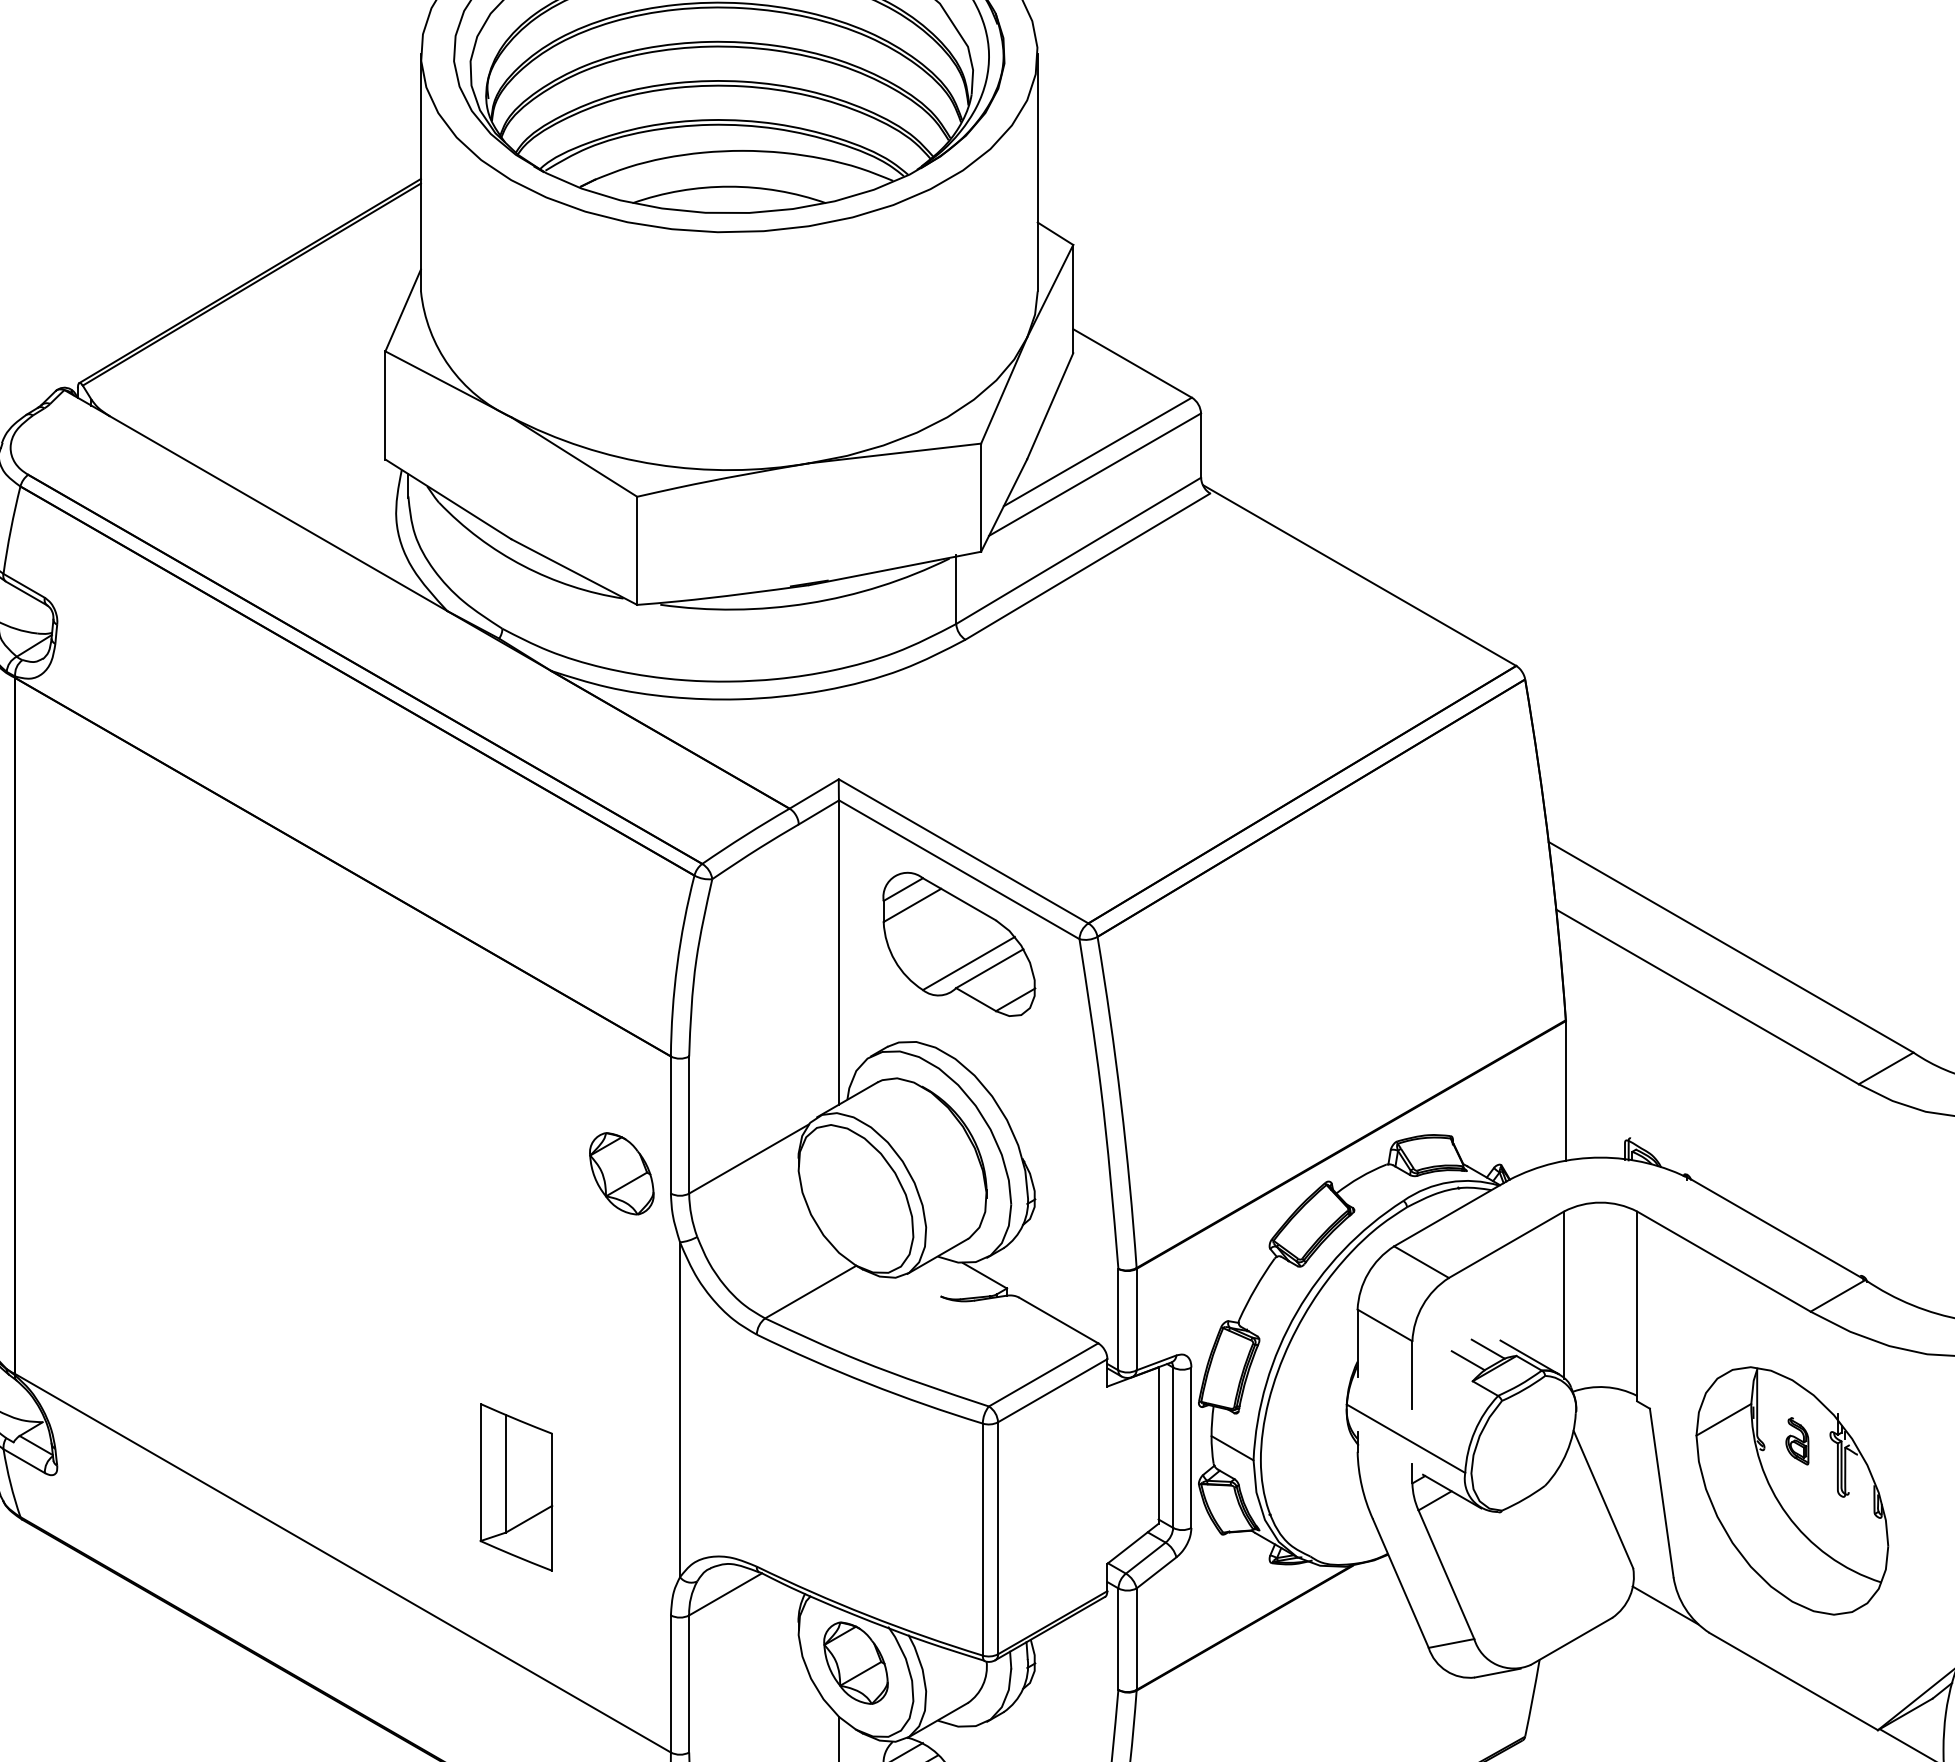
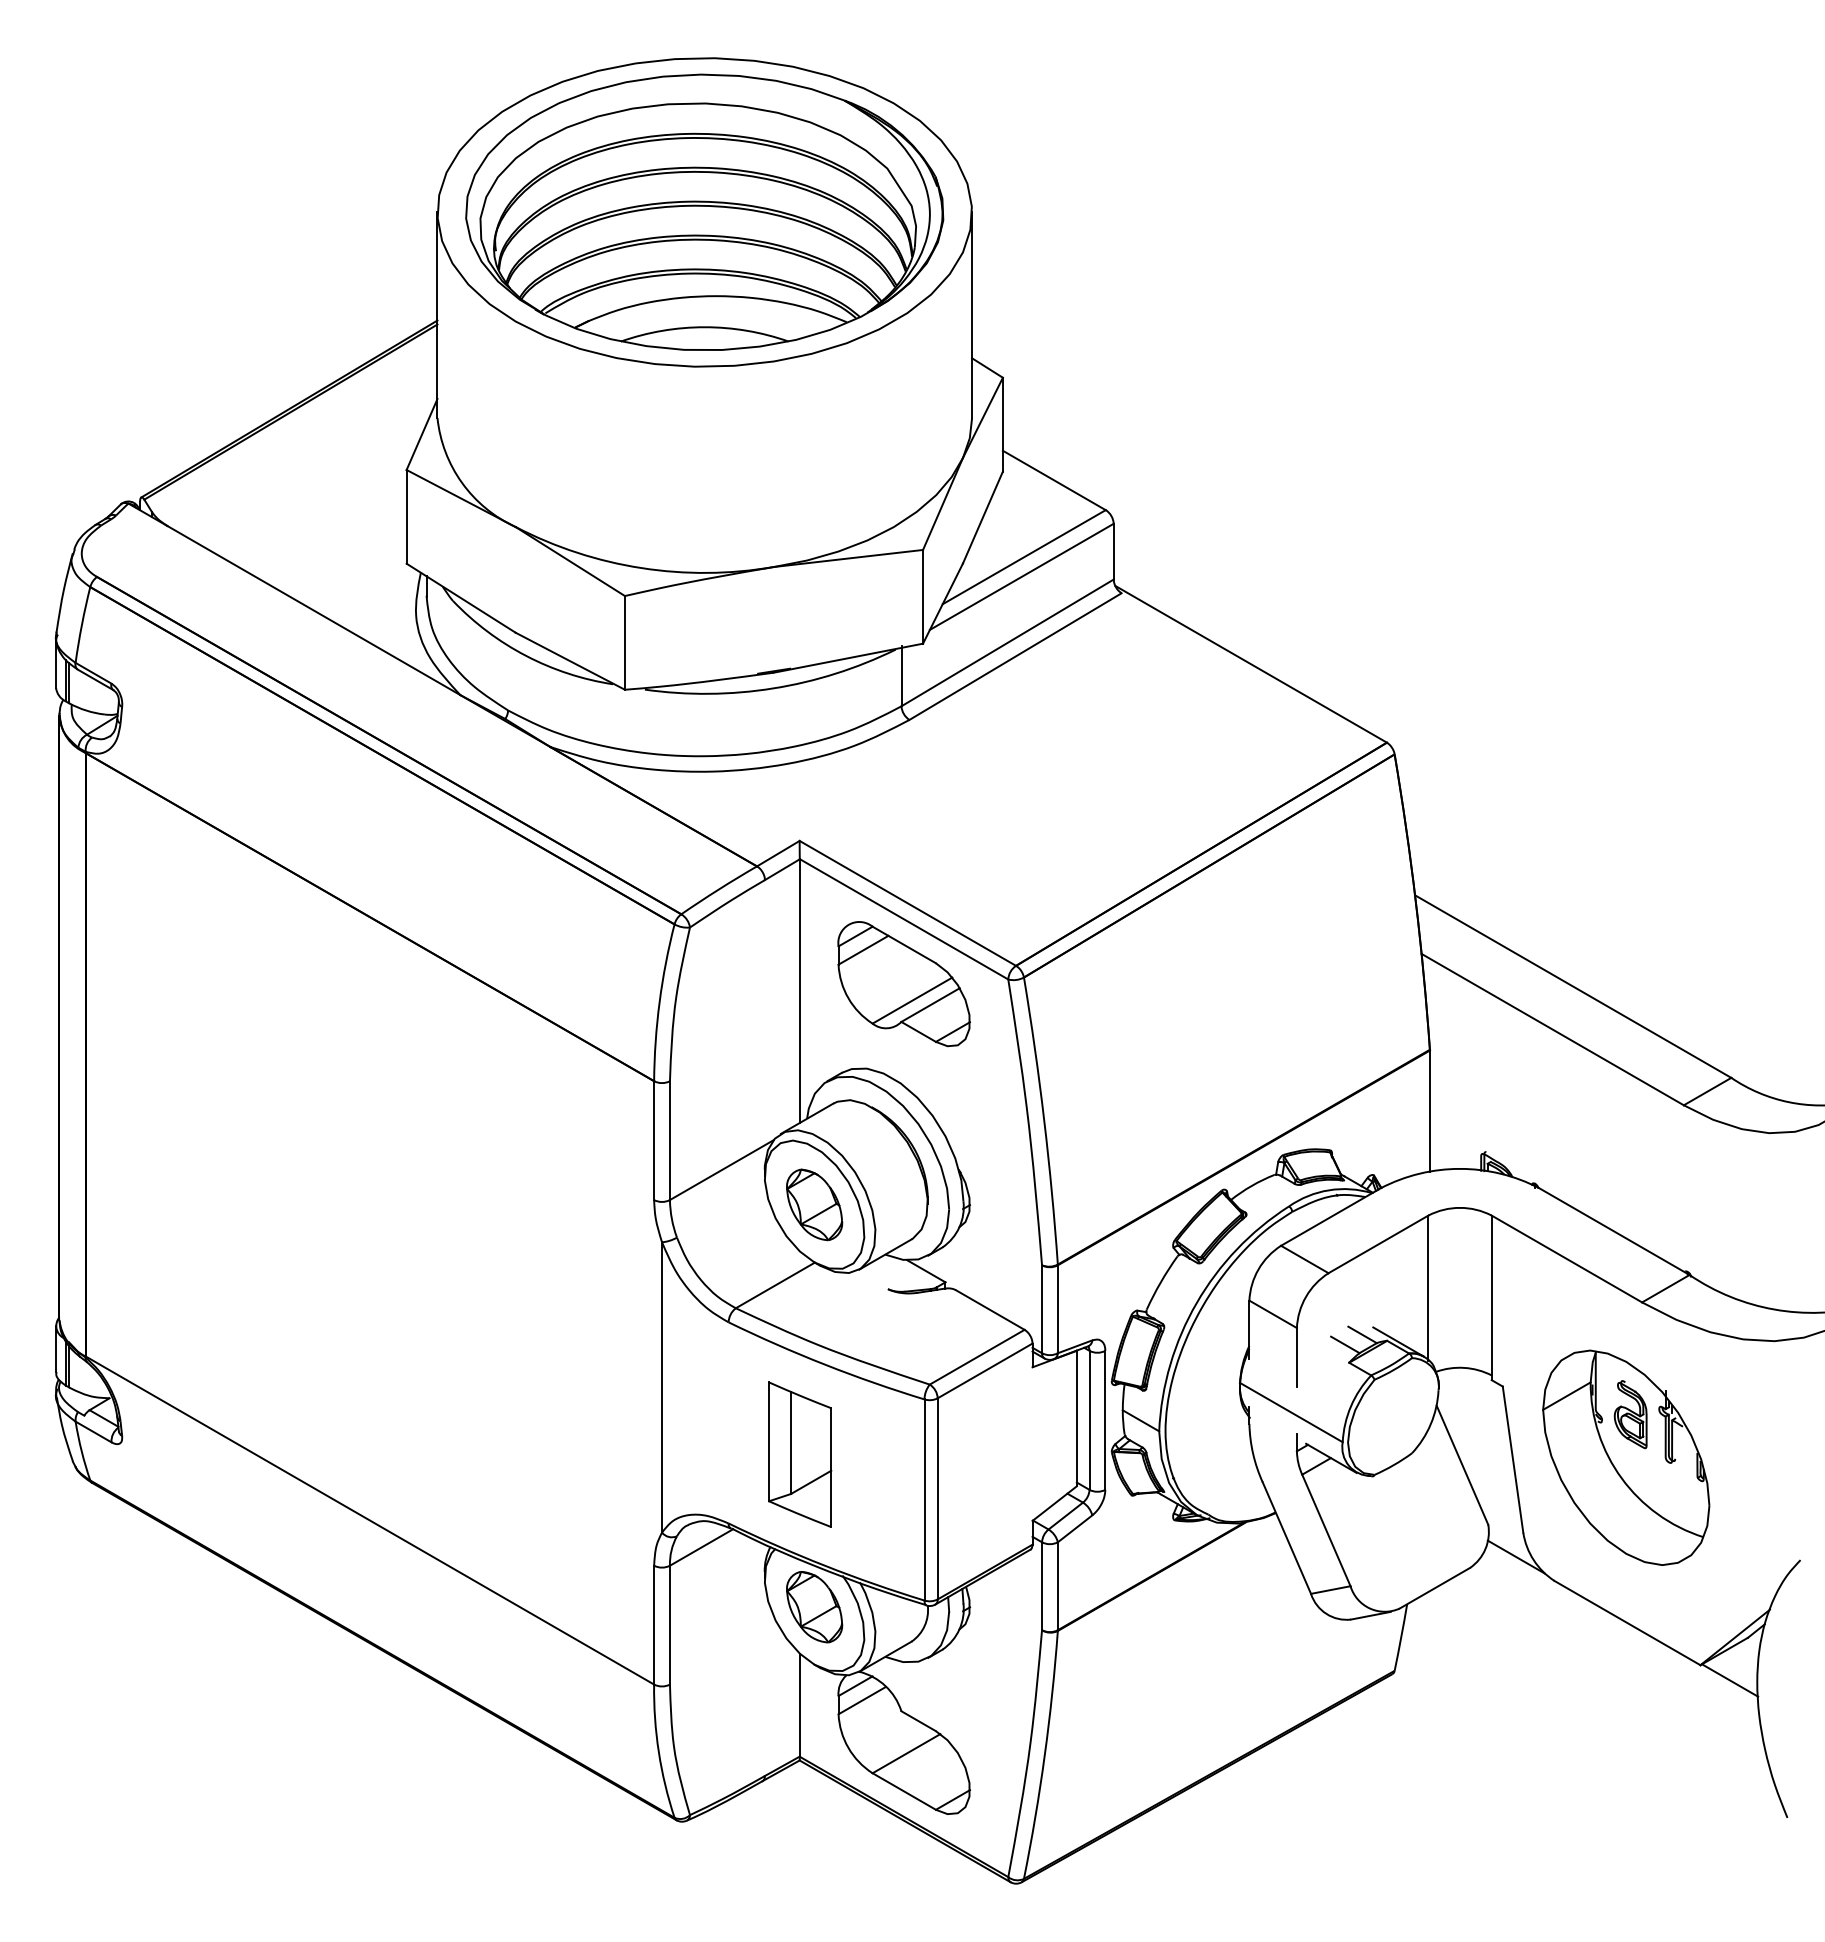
part: (621, 1173) -> (814, 1204), moved
part: (1797, 1440) -> (1630, 1414), size x1.67
part: (516, 1487) -> (800, 1454), moved

